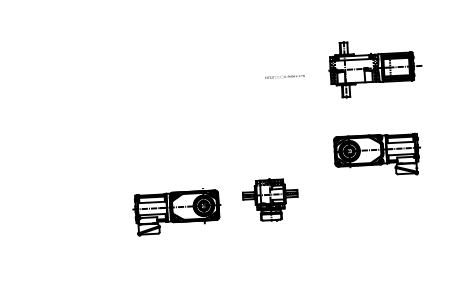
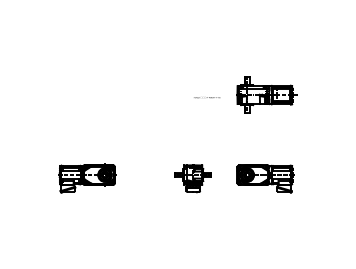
part: (377, 155) -> (265, 178), moved
part: (177, 212) -> (87, 178), moved

